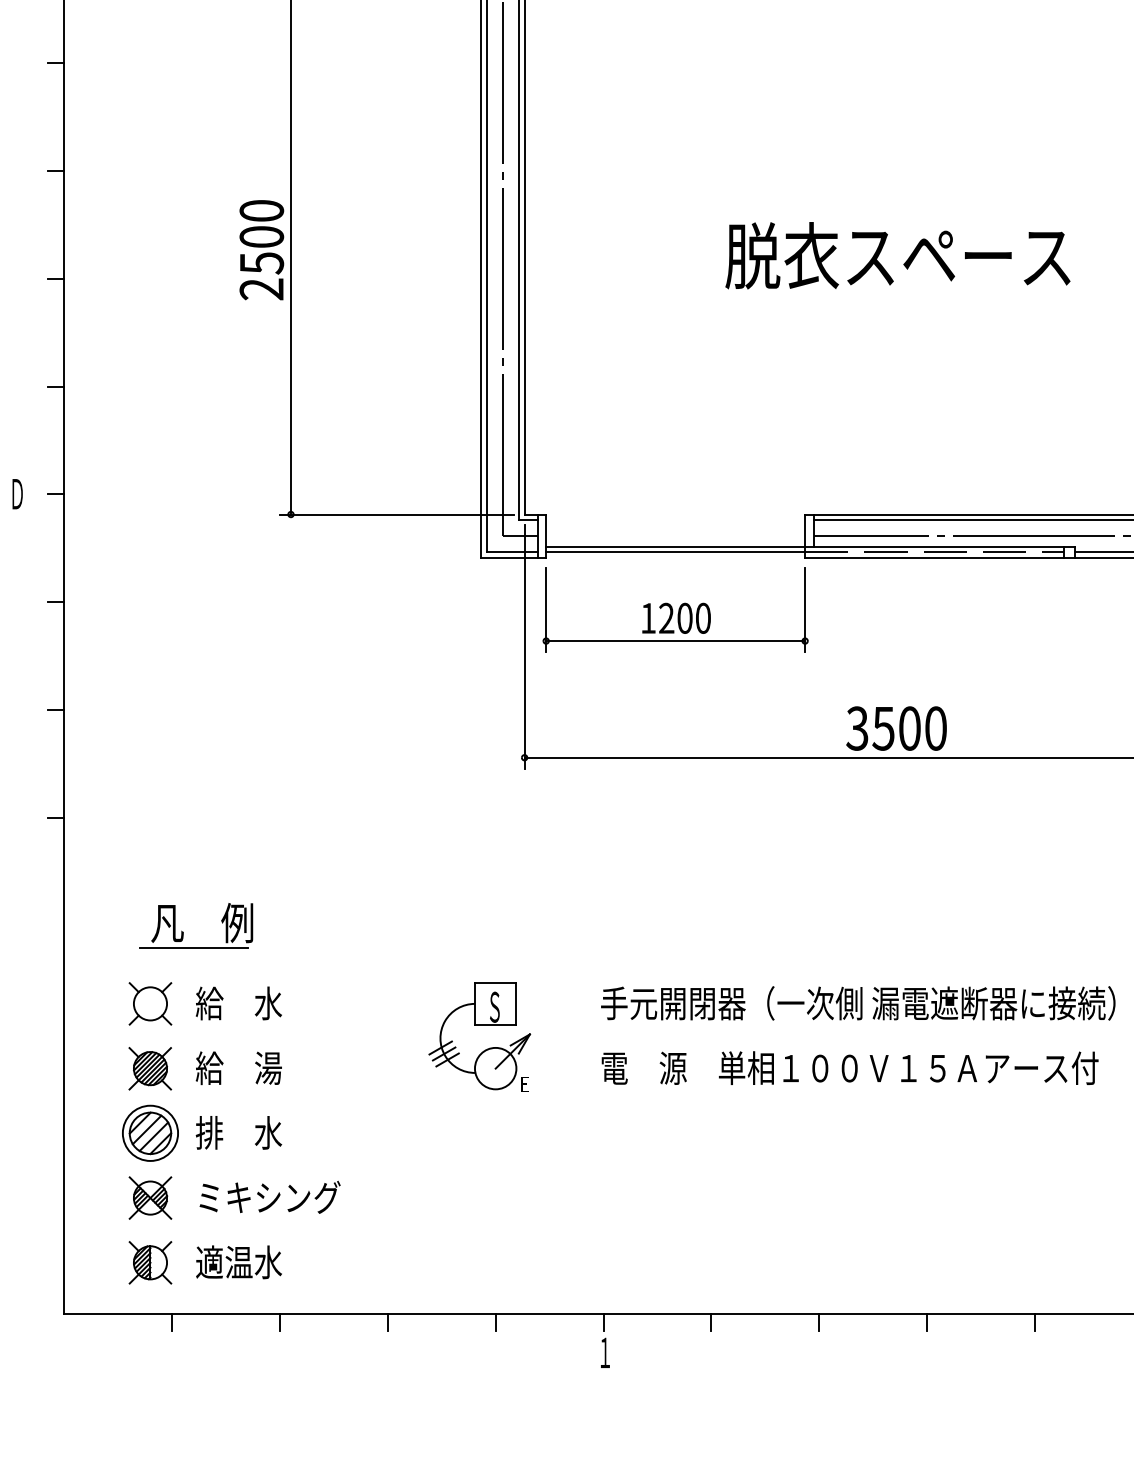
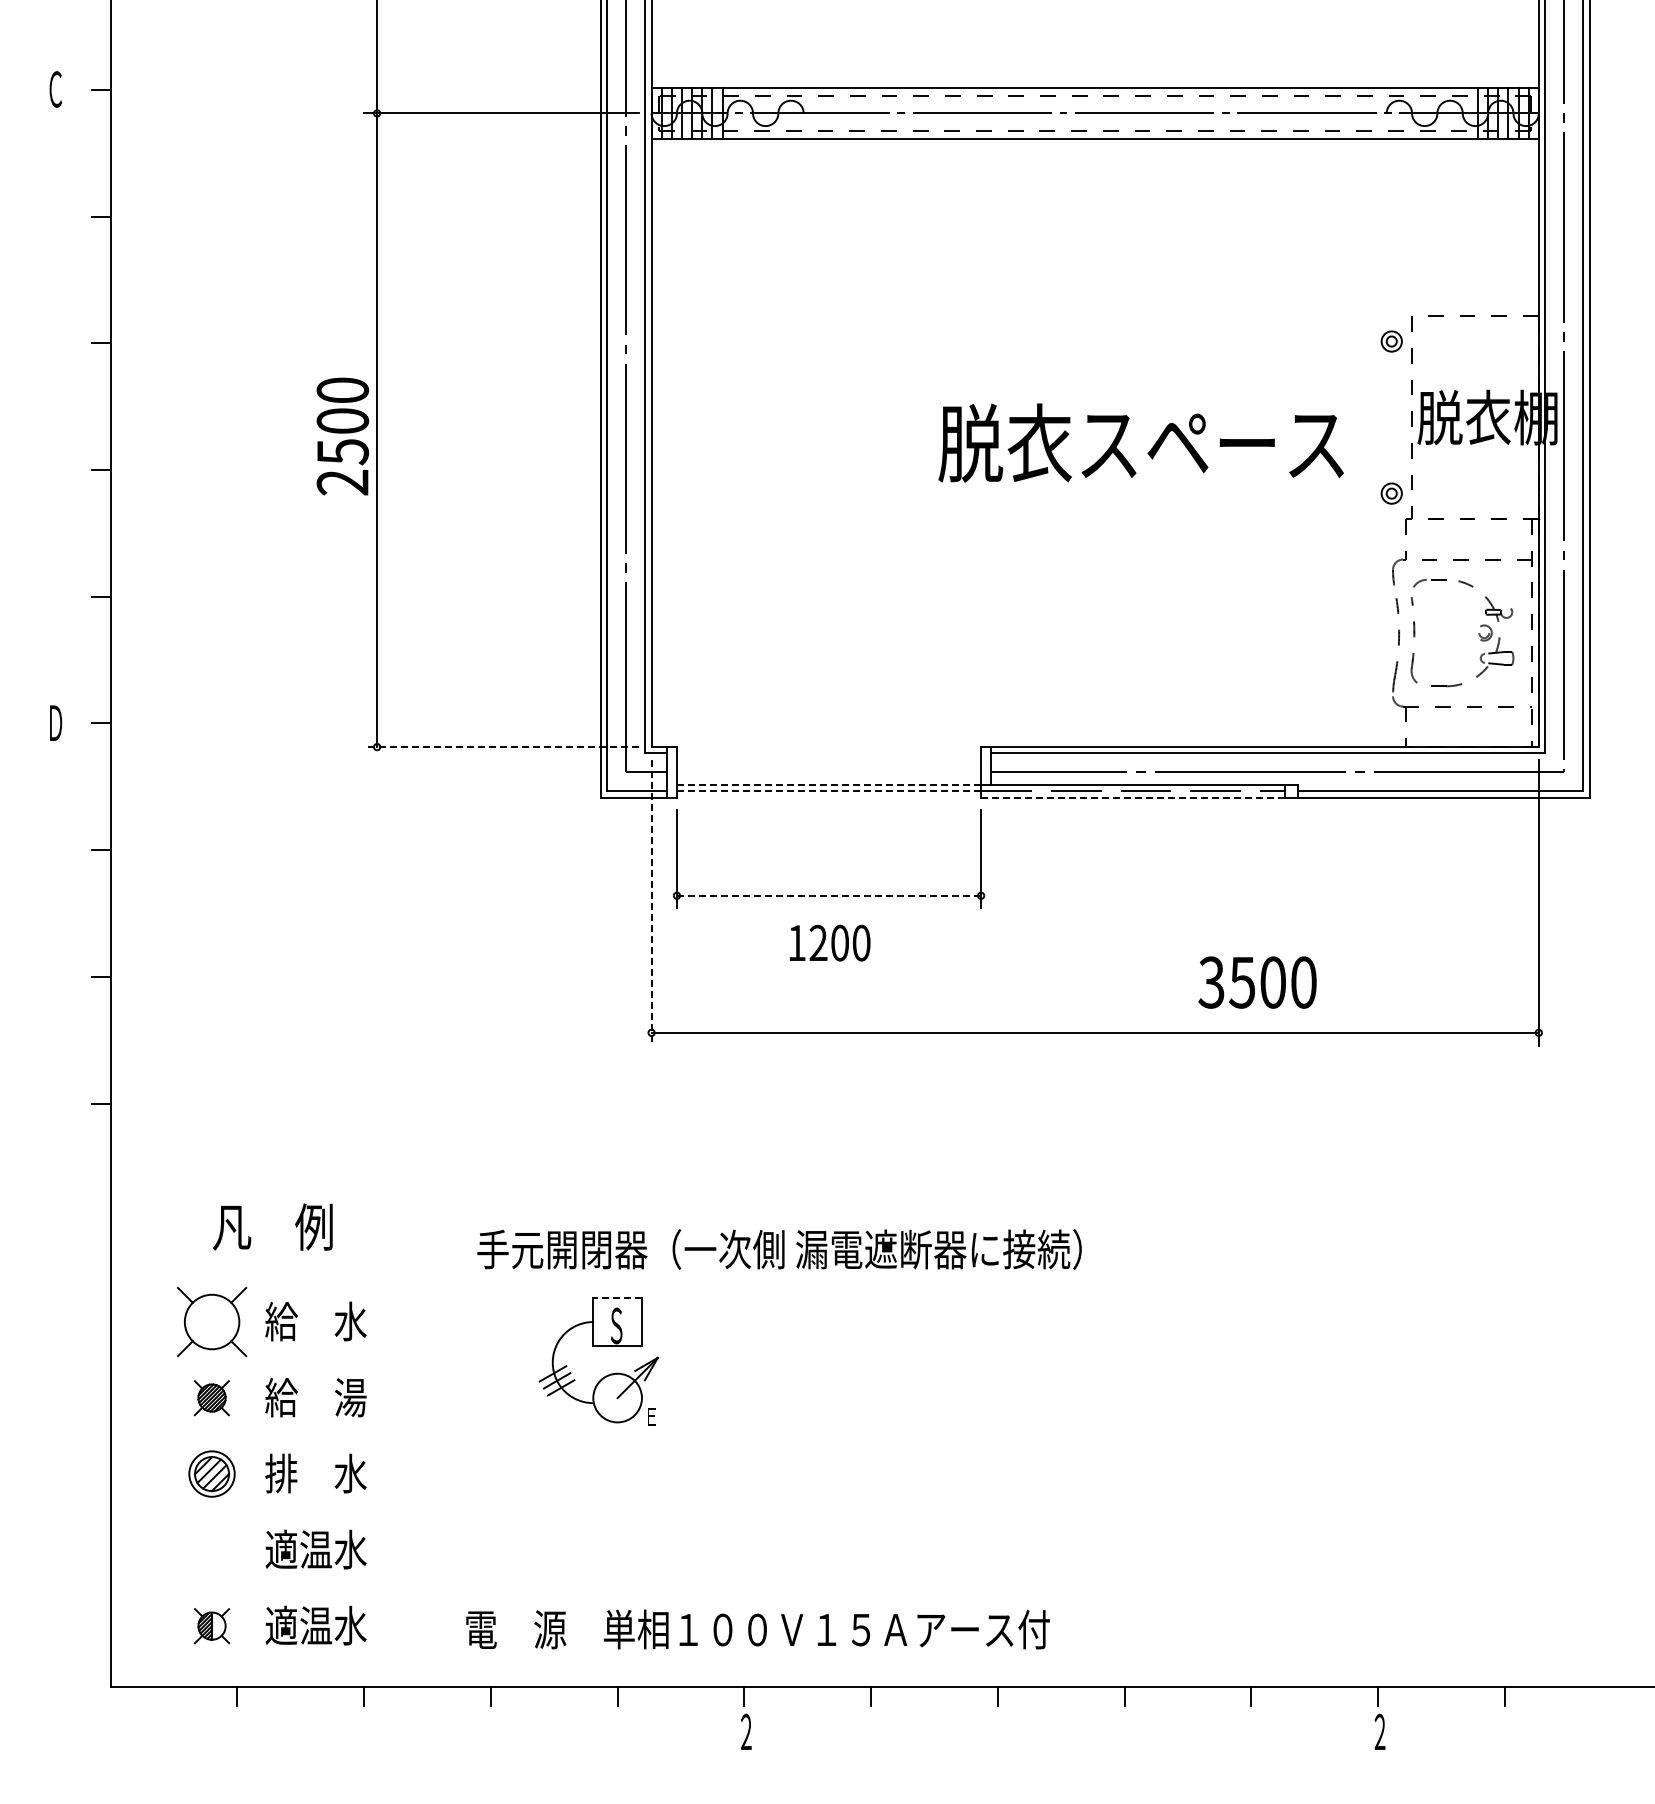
text: (897, 255) -> (1140, 442), moved
line: (396, 514) -> (501, 747), solid -> dashed
line: (675, 547) -> (828, 785), solid -> dashed
line: (676, 552) -> (829, 791), solid -> dashed
line: (933, 557) -> (1132, 797), solid -> dashed
text: (676, 617) -> (829, 942), moved
line: (676, 640) -> (829, 895), solid -> dashed
line: (524, 646) -> (651, 902), solid -> dashed
text: (896, 728) -> (1257, 982), moved
line: (193, 947) -> (262, 1255), removed
line: (495, 983) -> (617, 1297), solid -> dashed
part: (149, 1003) -> (211, 1321), size x1.4
text: (858, 1003) -> (779, 1249), moved
part: (149, 1068) -> (211, 1397), size x0.7
text: (849, 1068) -> (757, 1629), moved
part: (149, 1132) -> (211, 1473), size x0.7
part: (149, 1197) -> (211, 1549), removed
text: (268, 1197) -> (350, 1549), ミキシング -> 適温水
part: (149, 1262) -> (211, 1625), size x0.7
text: (604, 1350) -> (745, 1729), １ -> ２

